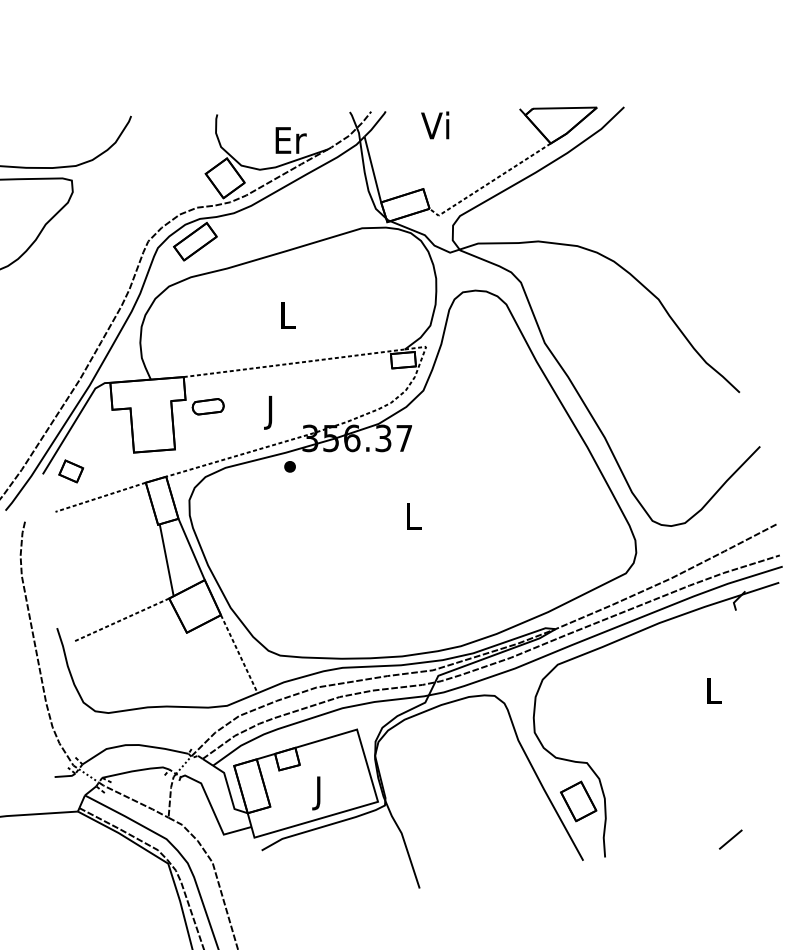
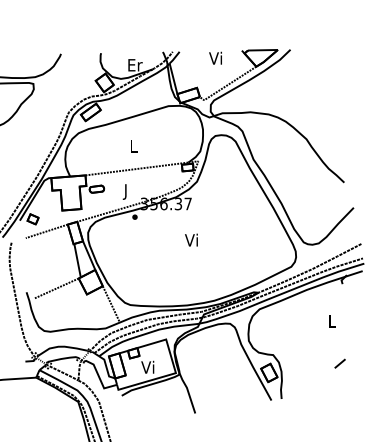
text: (435, 123) -> (215, 57), moved
text: (411, 514) -> (191, 239), L -> Vi
text: (316, 791) -> (147, 368), J -> Vi
line: (729, 839) -> (339, 363), moved

